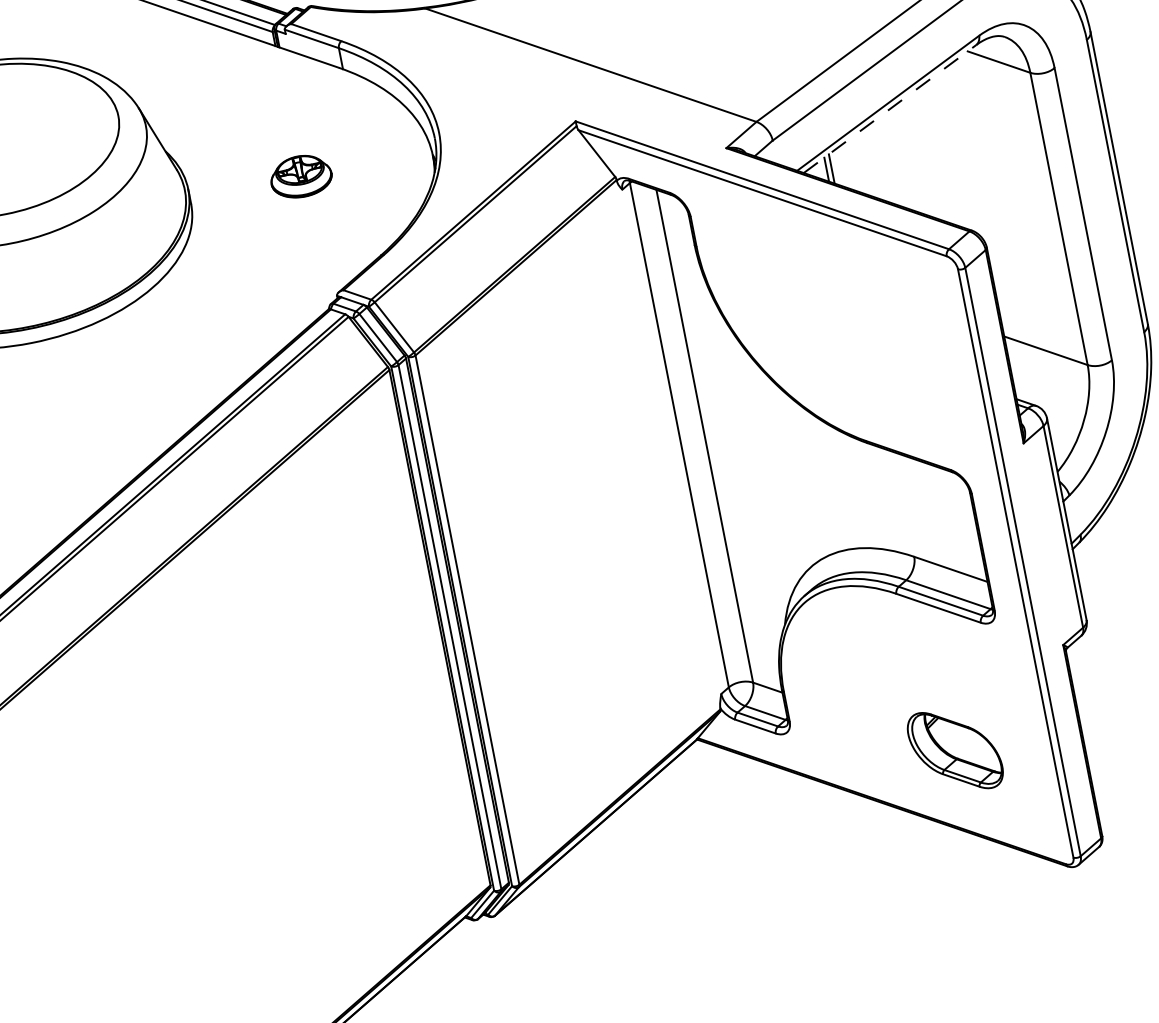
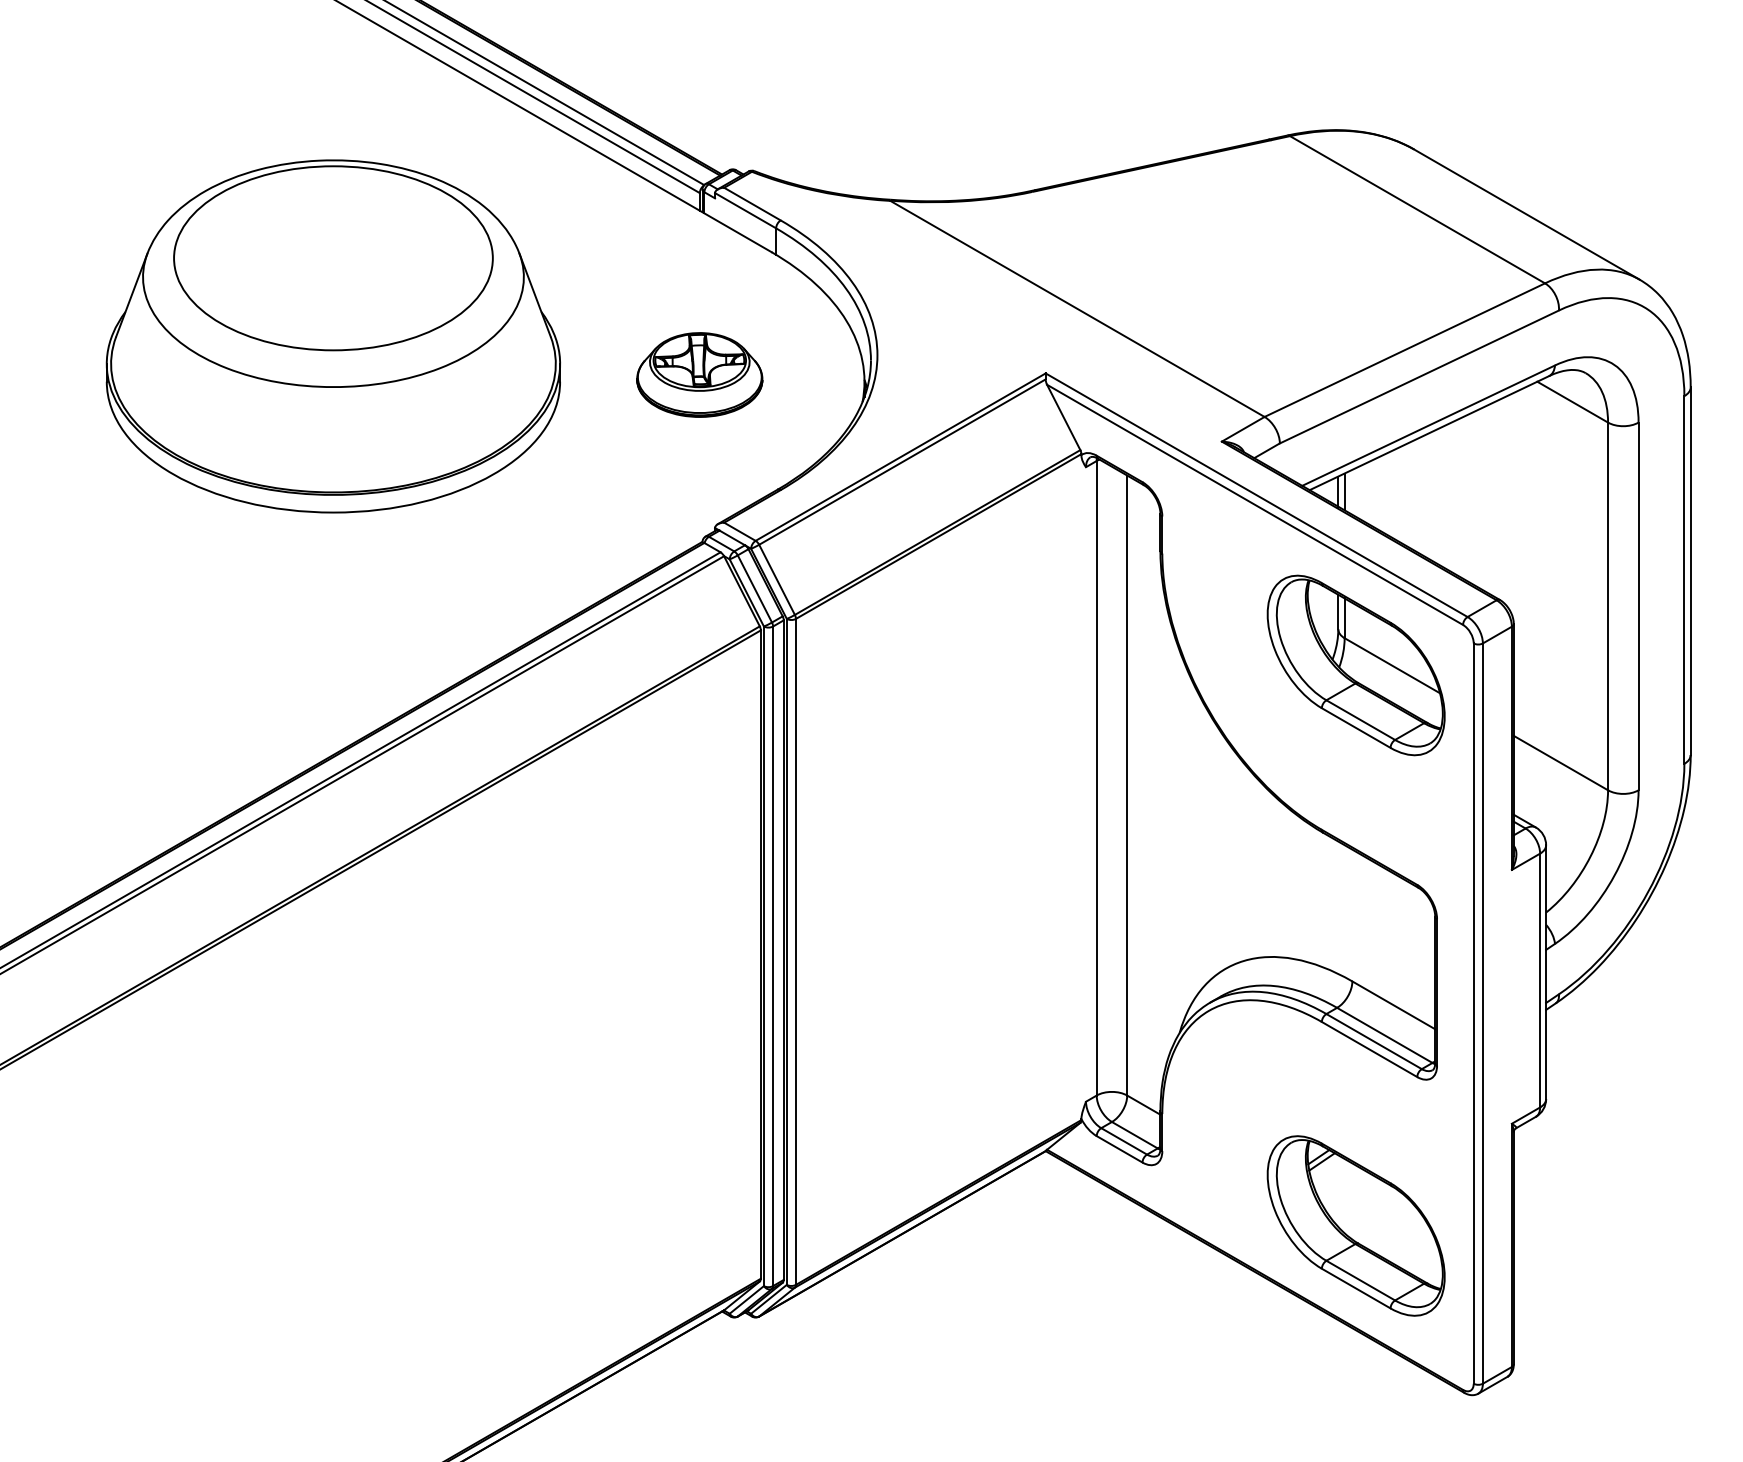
line: (890, 109) -> (1429, 433), dashed -> solid
part: (300, 176) -> (699, 374), size x1.67
part: (867, 305) -> (1355, 665), added
part: (954, 750) -> (1355, 1225), size x1.67

